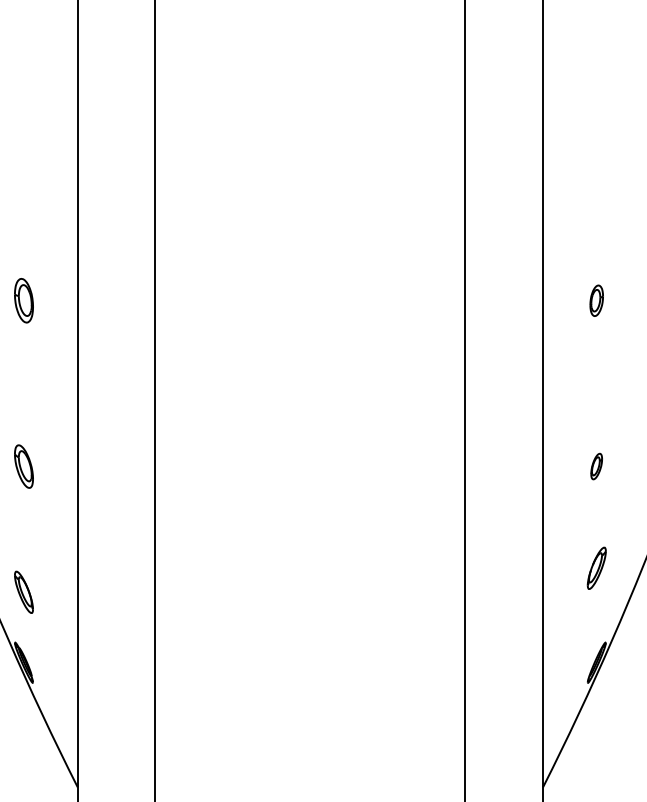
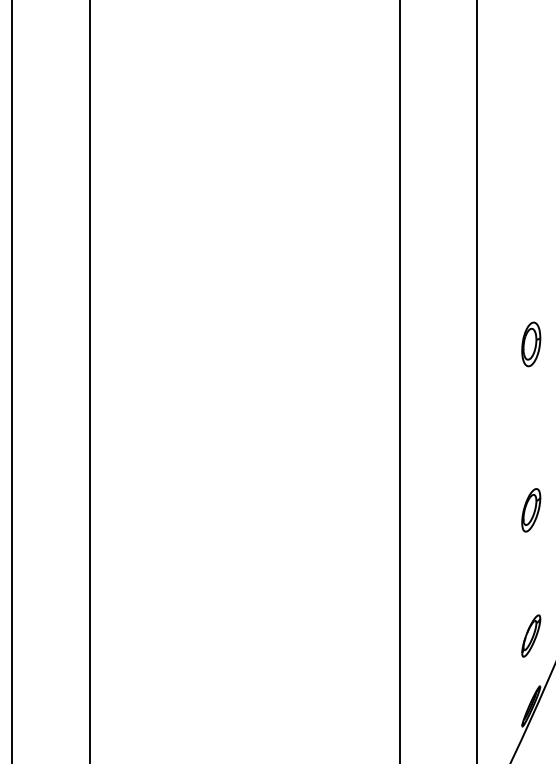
part: (596, 300) -> (530, 344), size x1.43
part: (596, 466) -> (530, 510), size x1.67
part: (596, 567) -> (530, 635), moved

